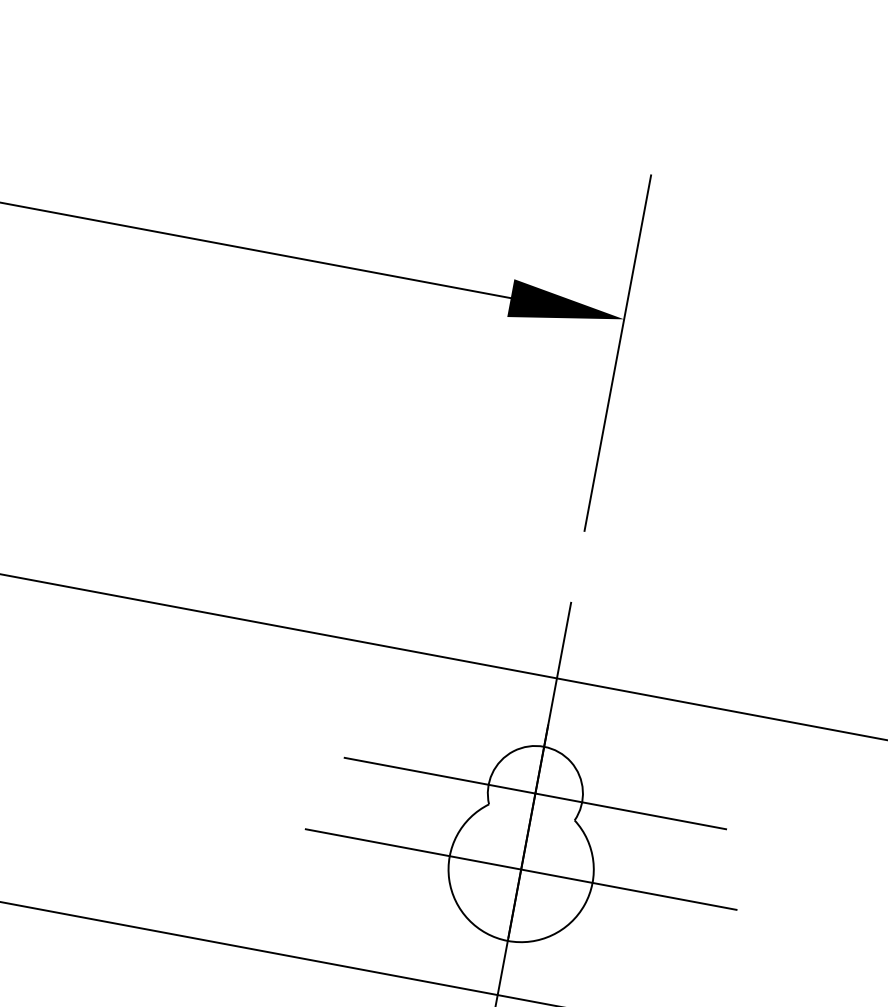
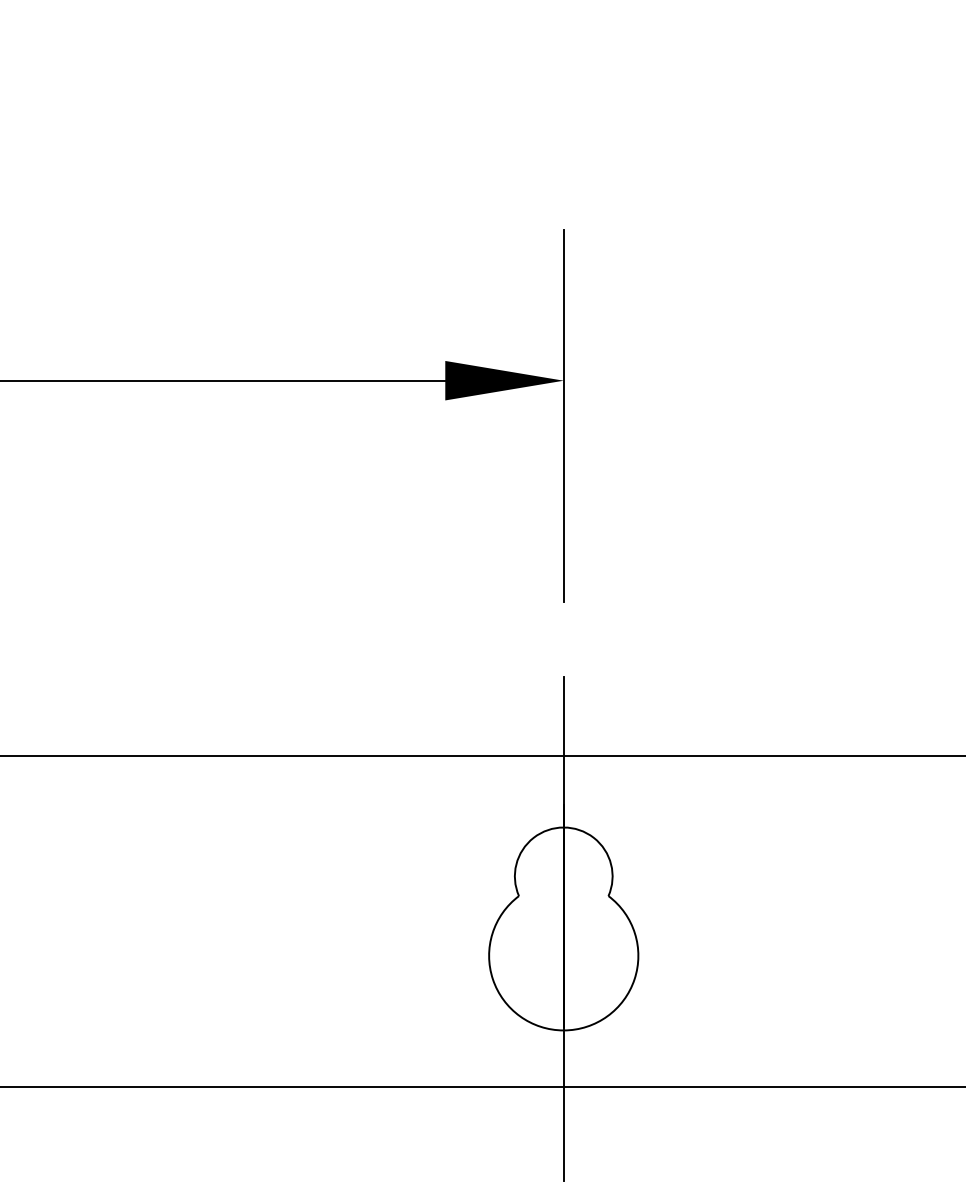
line: (535, 793) -> (563, 876), removed
line: (521, 869) -> (563, 955), removed

